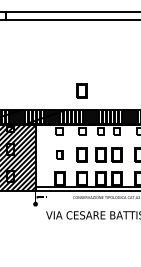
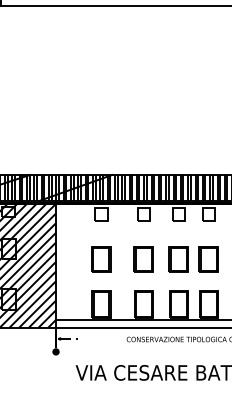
part: (81, 90) -> (142, 138), removed
part: (59, 154) -> (100, 258), size x1.67

